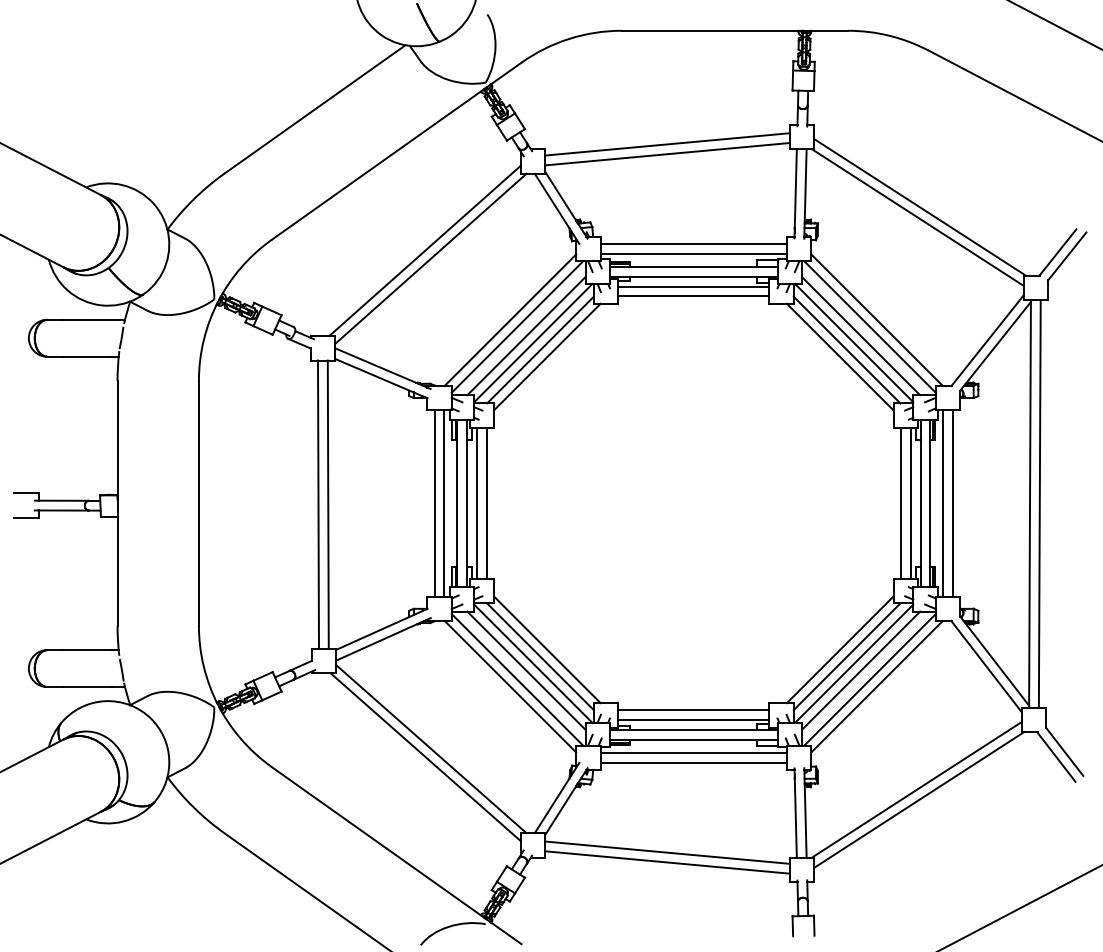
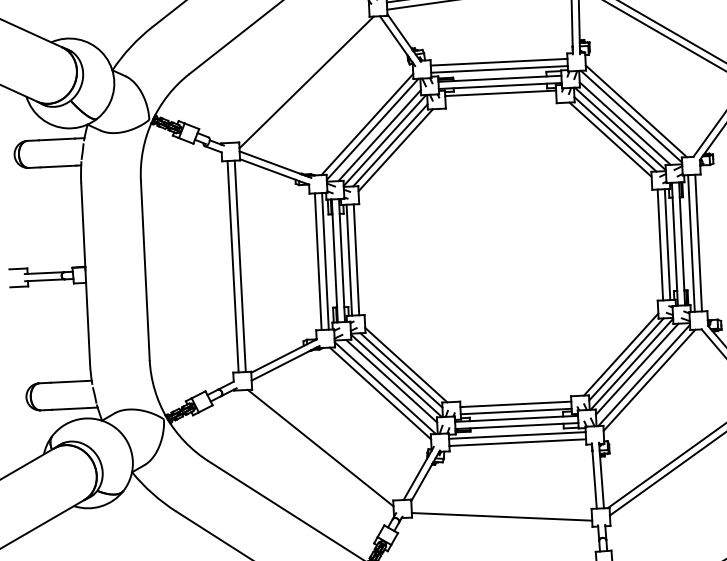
line: (424, 250) -> (301, 76), removed
line: (693, 296) -> (500, 100), removed
line: (431, 749) -> (324, 442), removed
line: (667, 852) -> (501, 509), removed

